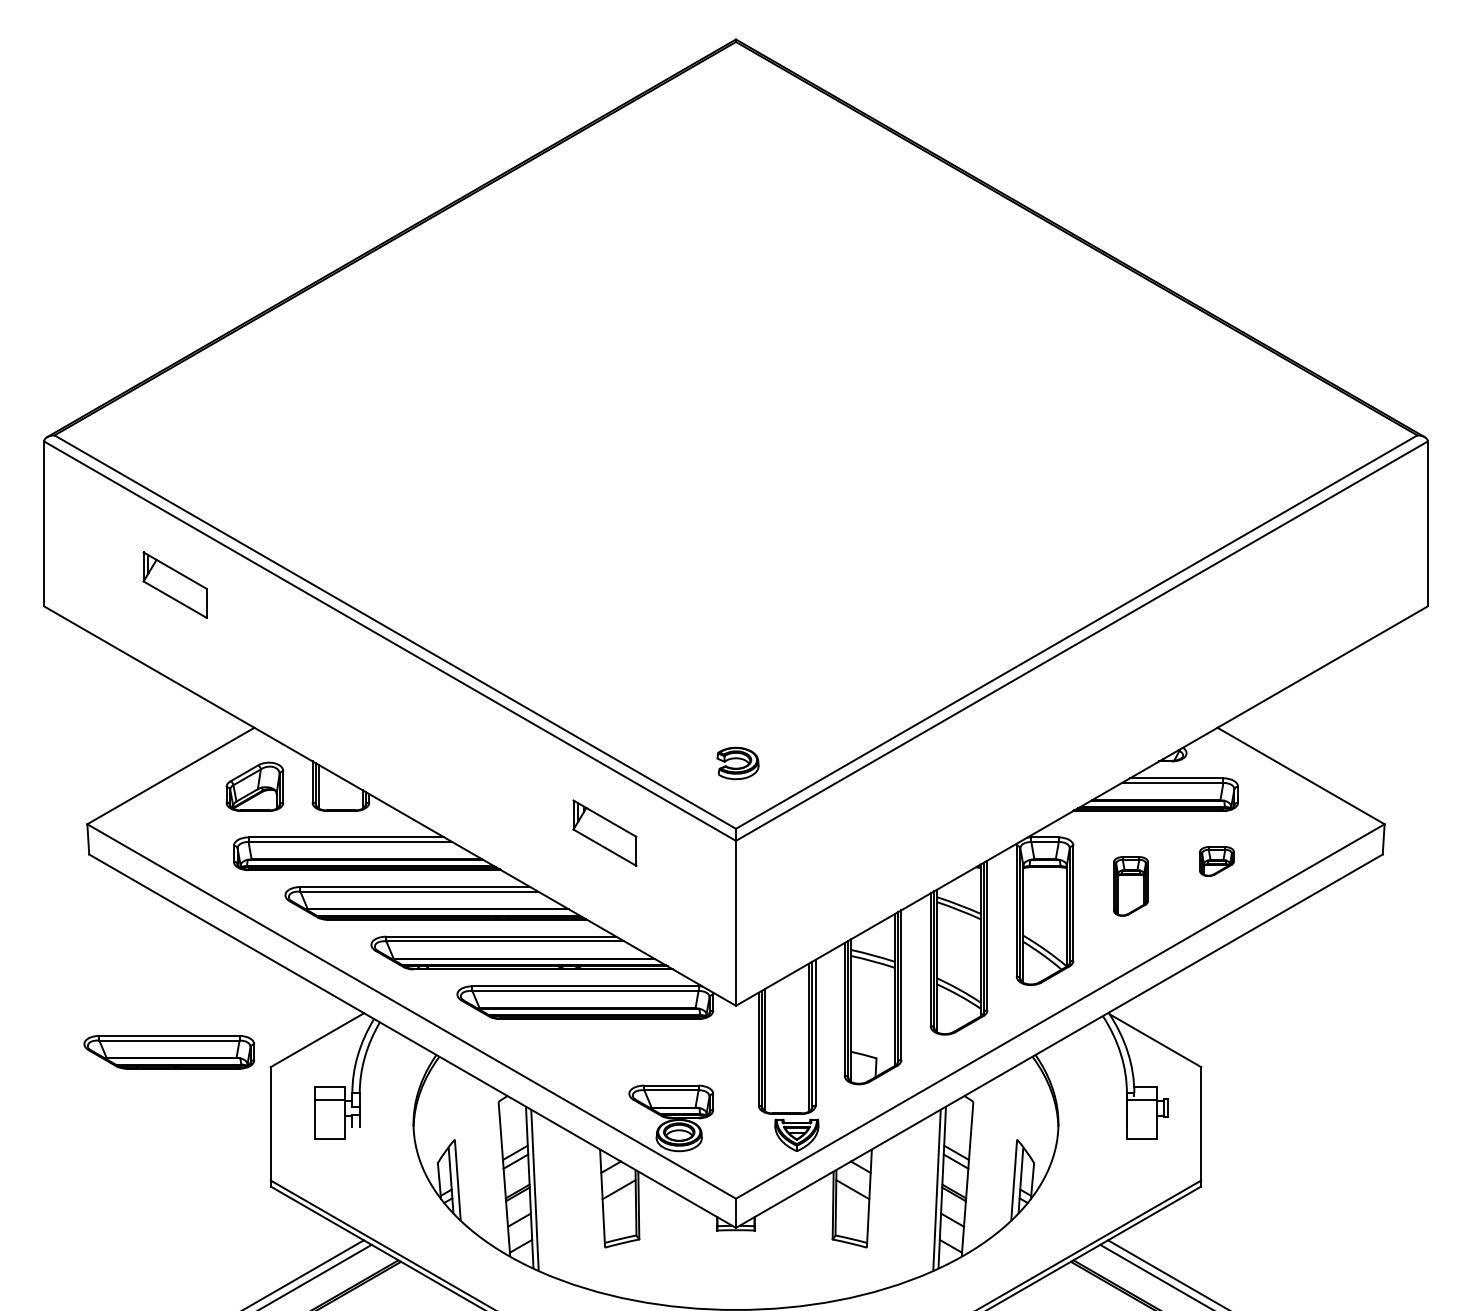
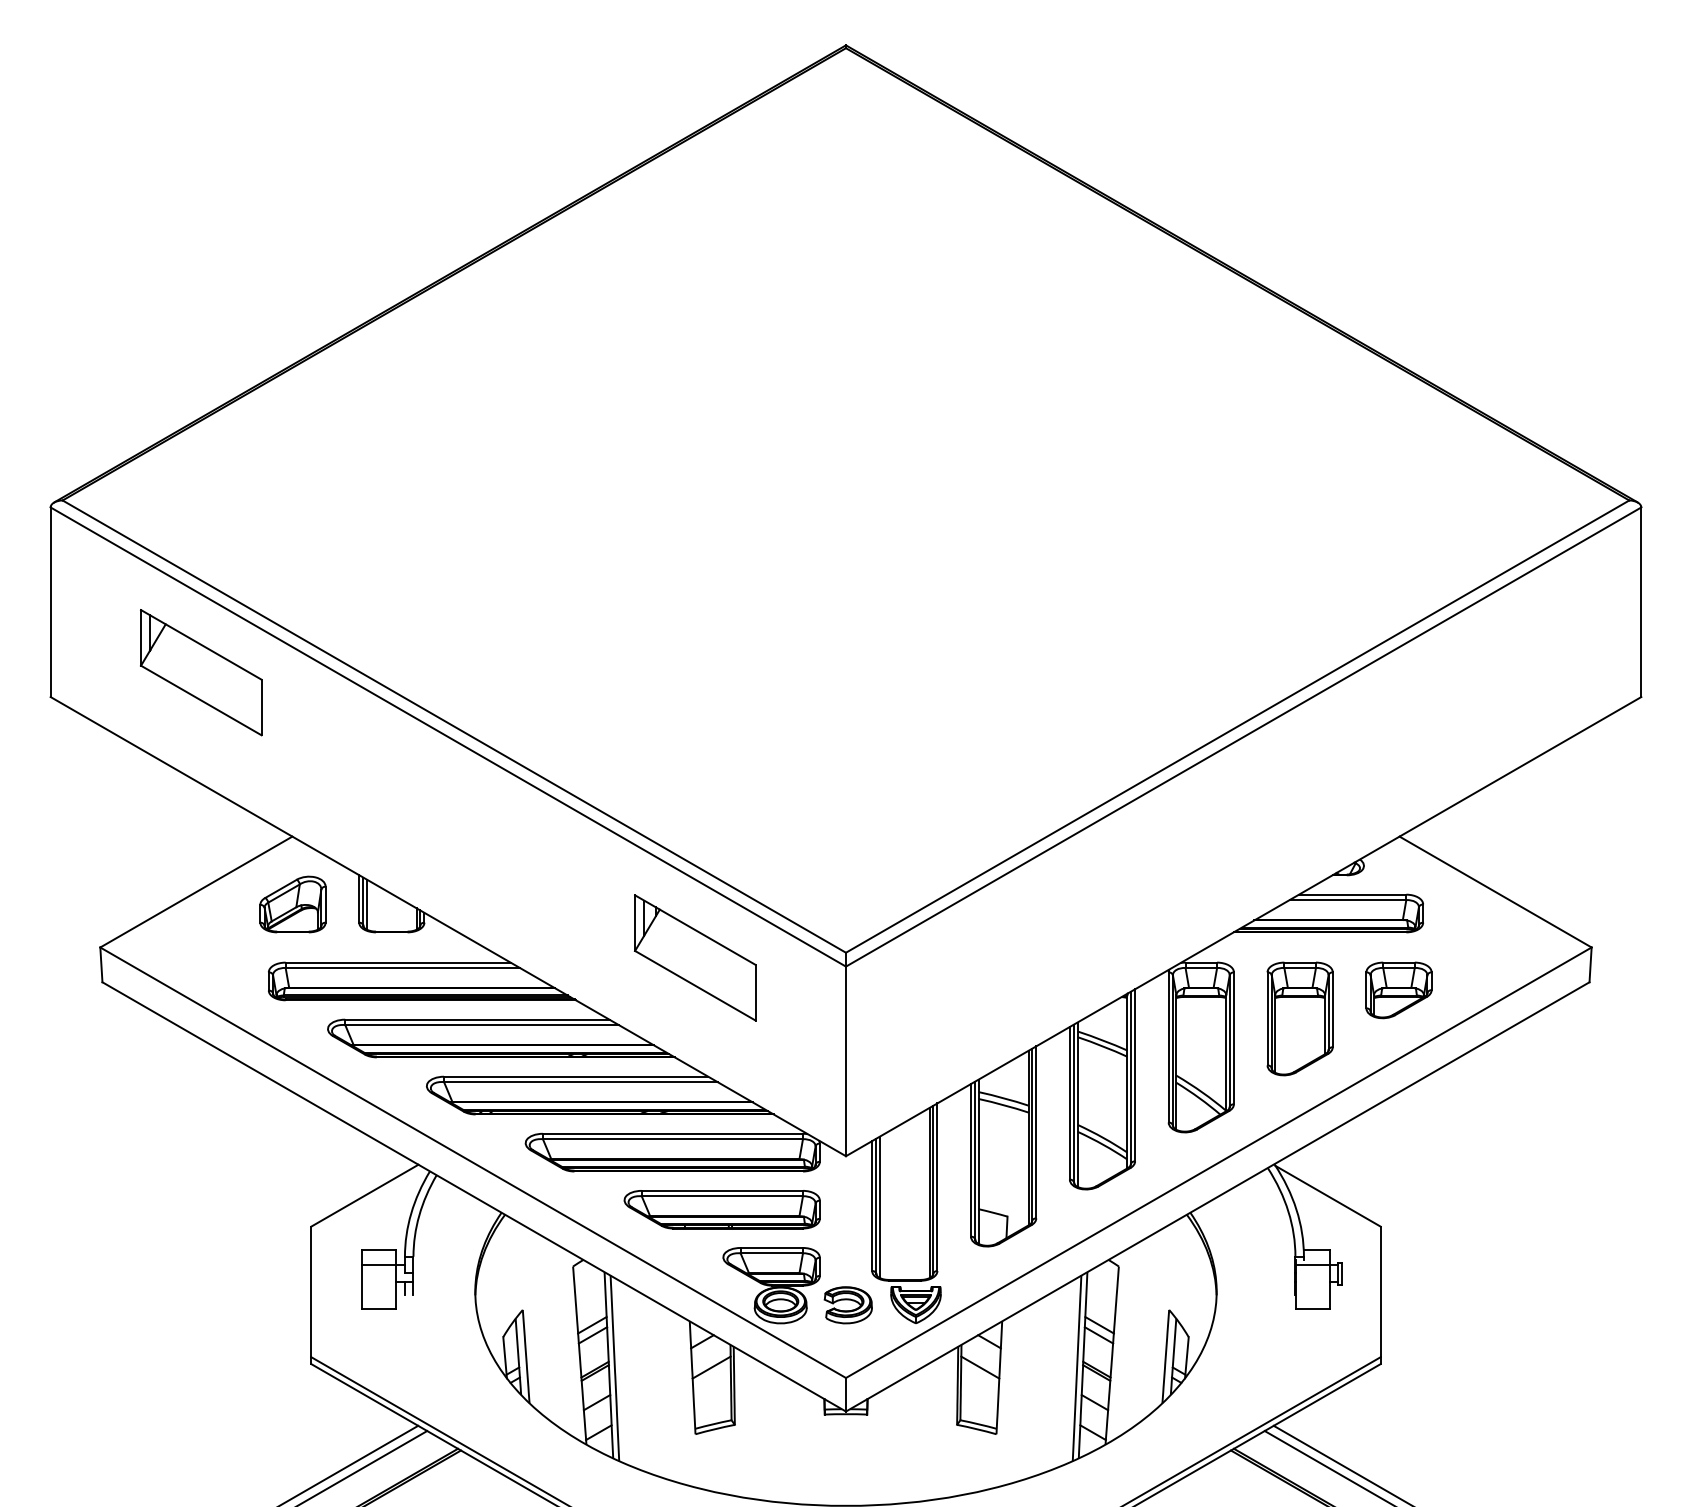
part: (174, 584) -> (200, 671), size x1.67
part: (737, 763) -> (847, 1305), moved
part: (604, 832) -> (694, 956), size x1.67
part: (1216, 861) -> (1398, 990), size x1.67
part: (1130, 886) -> (1299, 1019), size x1.67
part: (169, 1052) -> (722, 1209), moved

